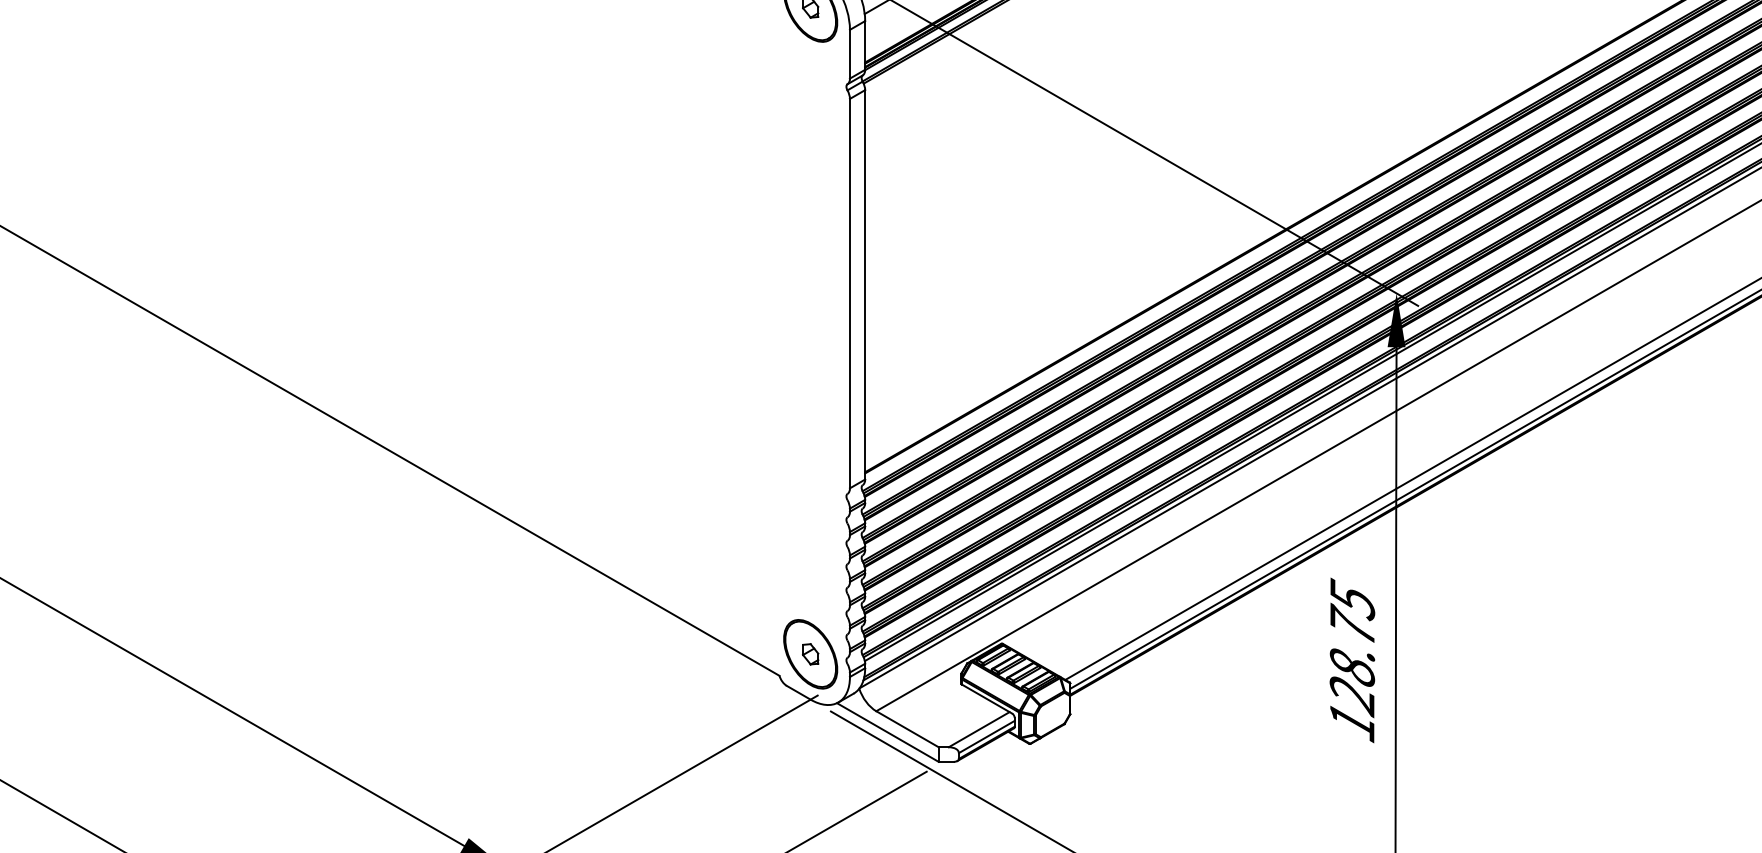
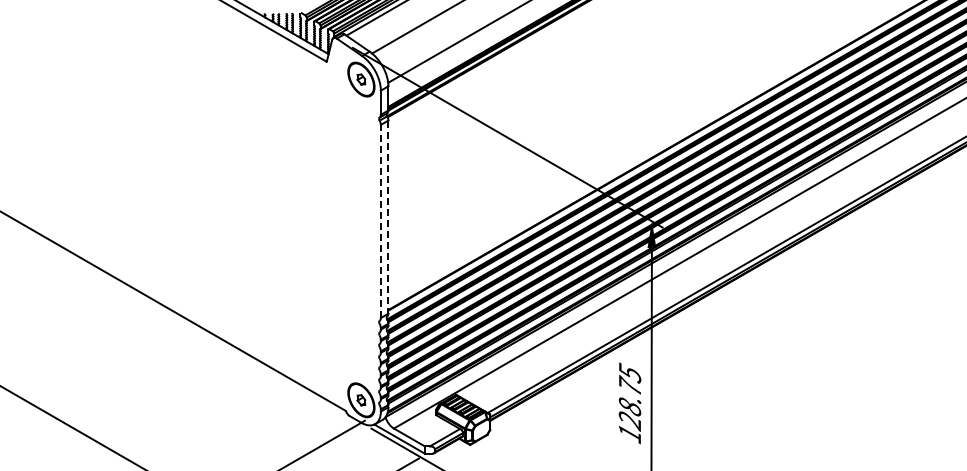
line: (865, 285) -> (388, 217), solid -> dashed
line: (849, 293) -> (380, 221), solid -> dashed

